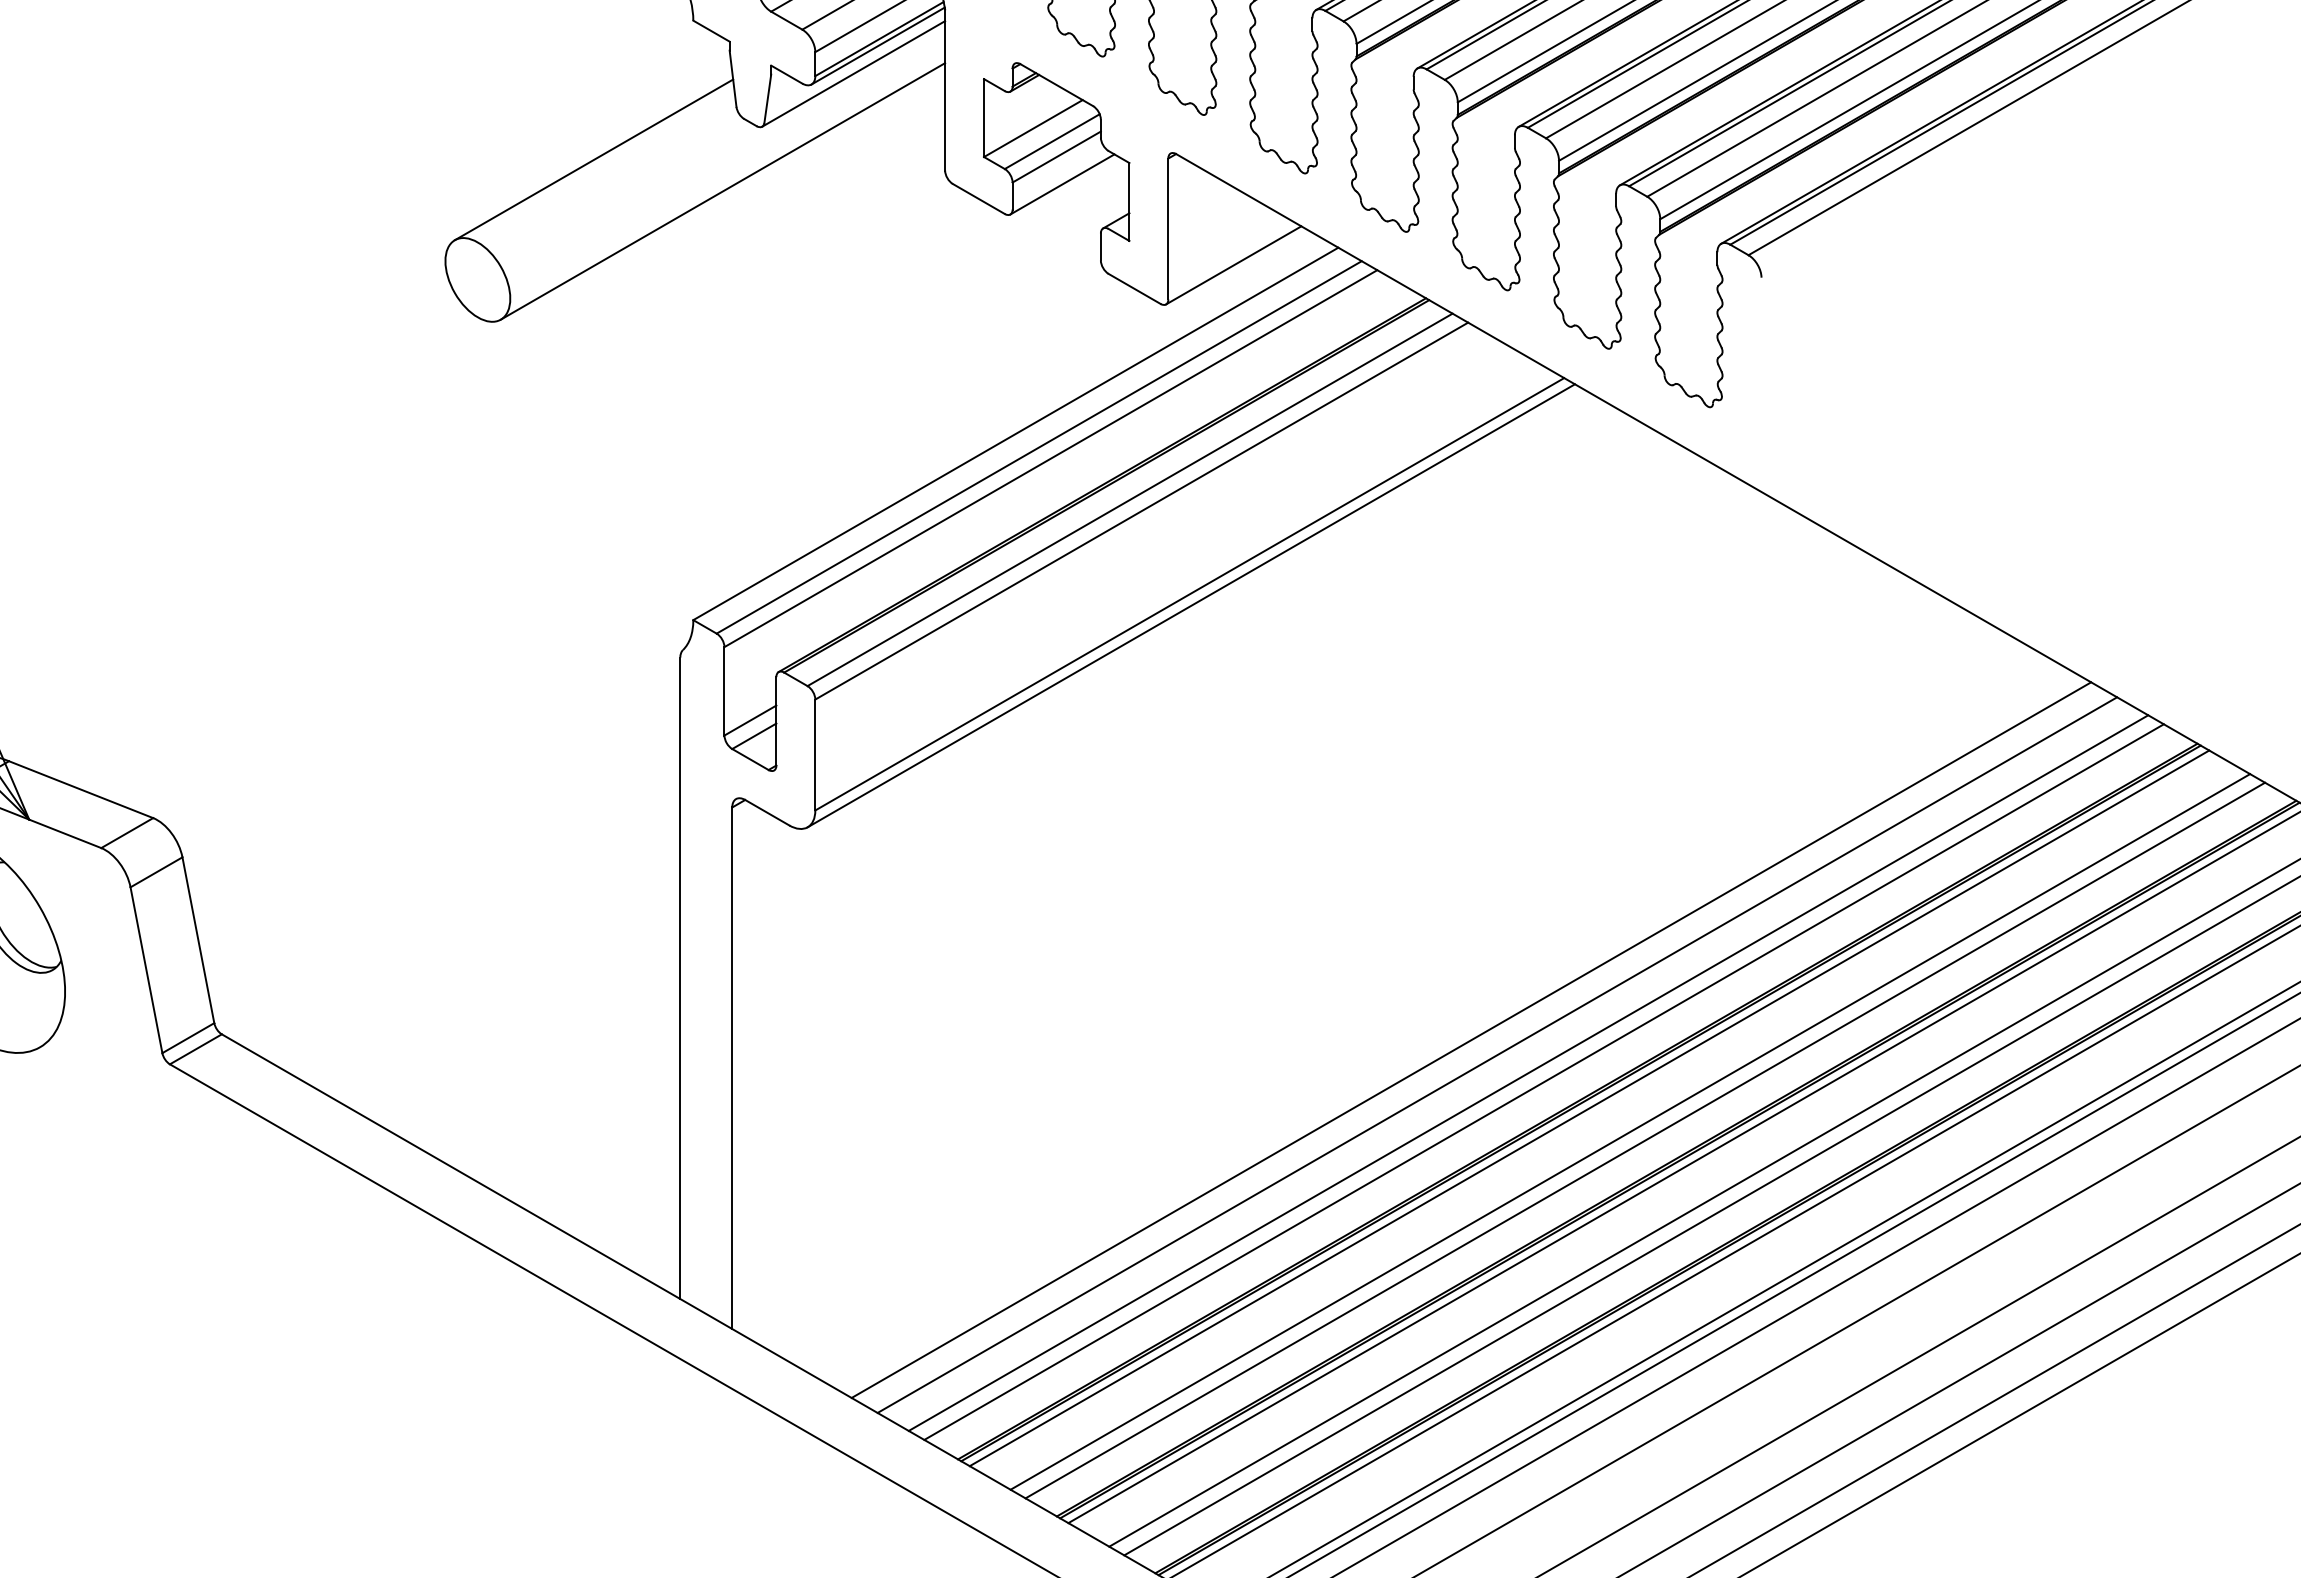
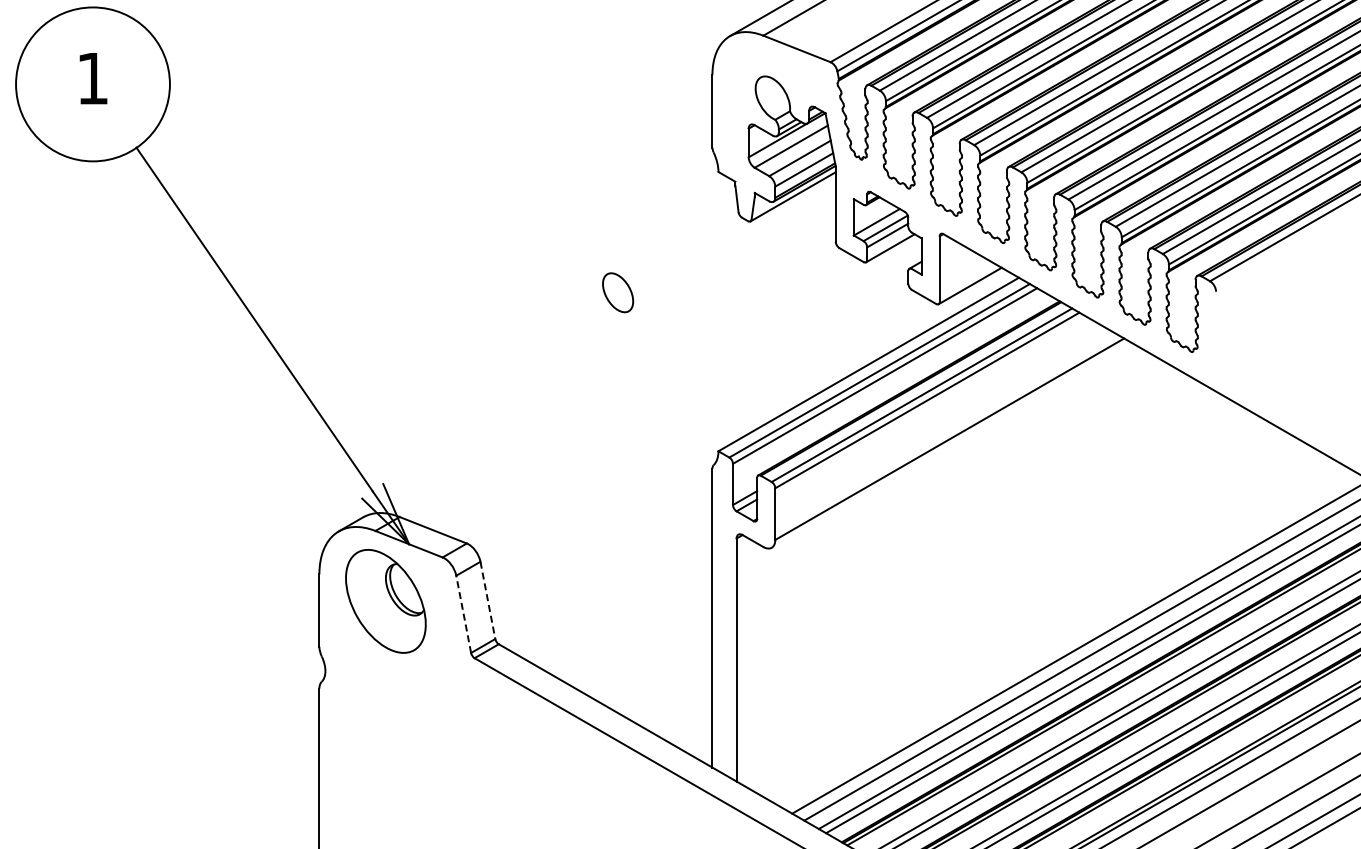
line: (594, 159) -> (672, 236), removed
line: (721, 191) -> (731, 251), removed
line: (1191, 605) -> (950, 444), removed
line: (197, 940) -> (487, 600), solid -> dashed
line: (146, 968) -> (463, 613), solid -> dashed

